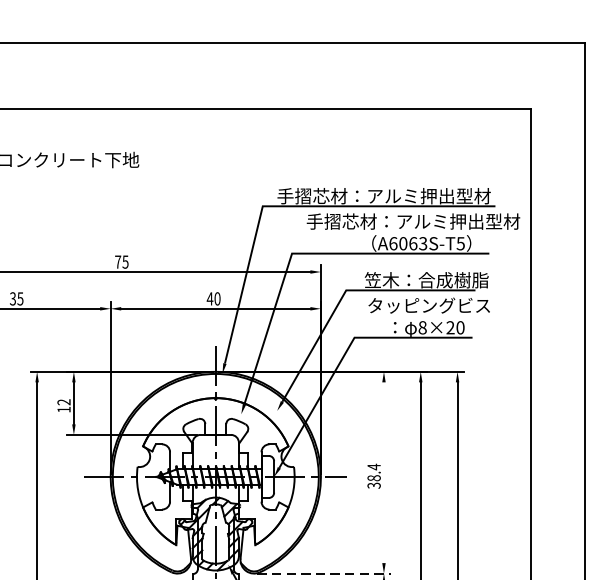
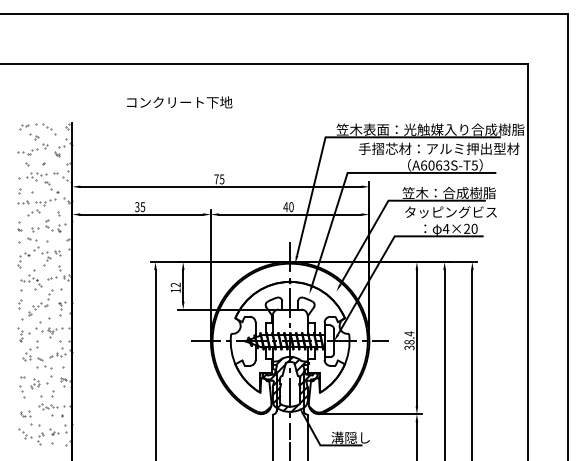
text: (402, 195) -> (430, 129), 手摺芯材：アルミ押出型材 -> 笠木表面：光触媒入り合成樹脂
text: (421, 327) -> (445, 228), 8×20 -> 4×20
line: (383, 473) -> (416, 338), added
line: (325, 574) -> (372, 414), dashed -> solid

